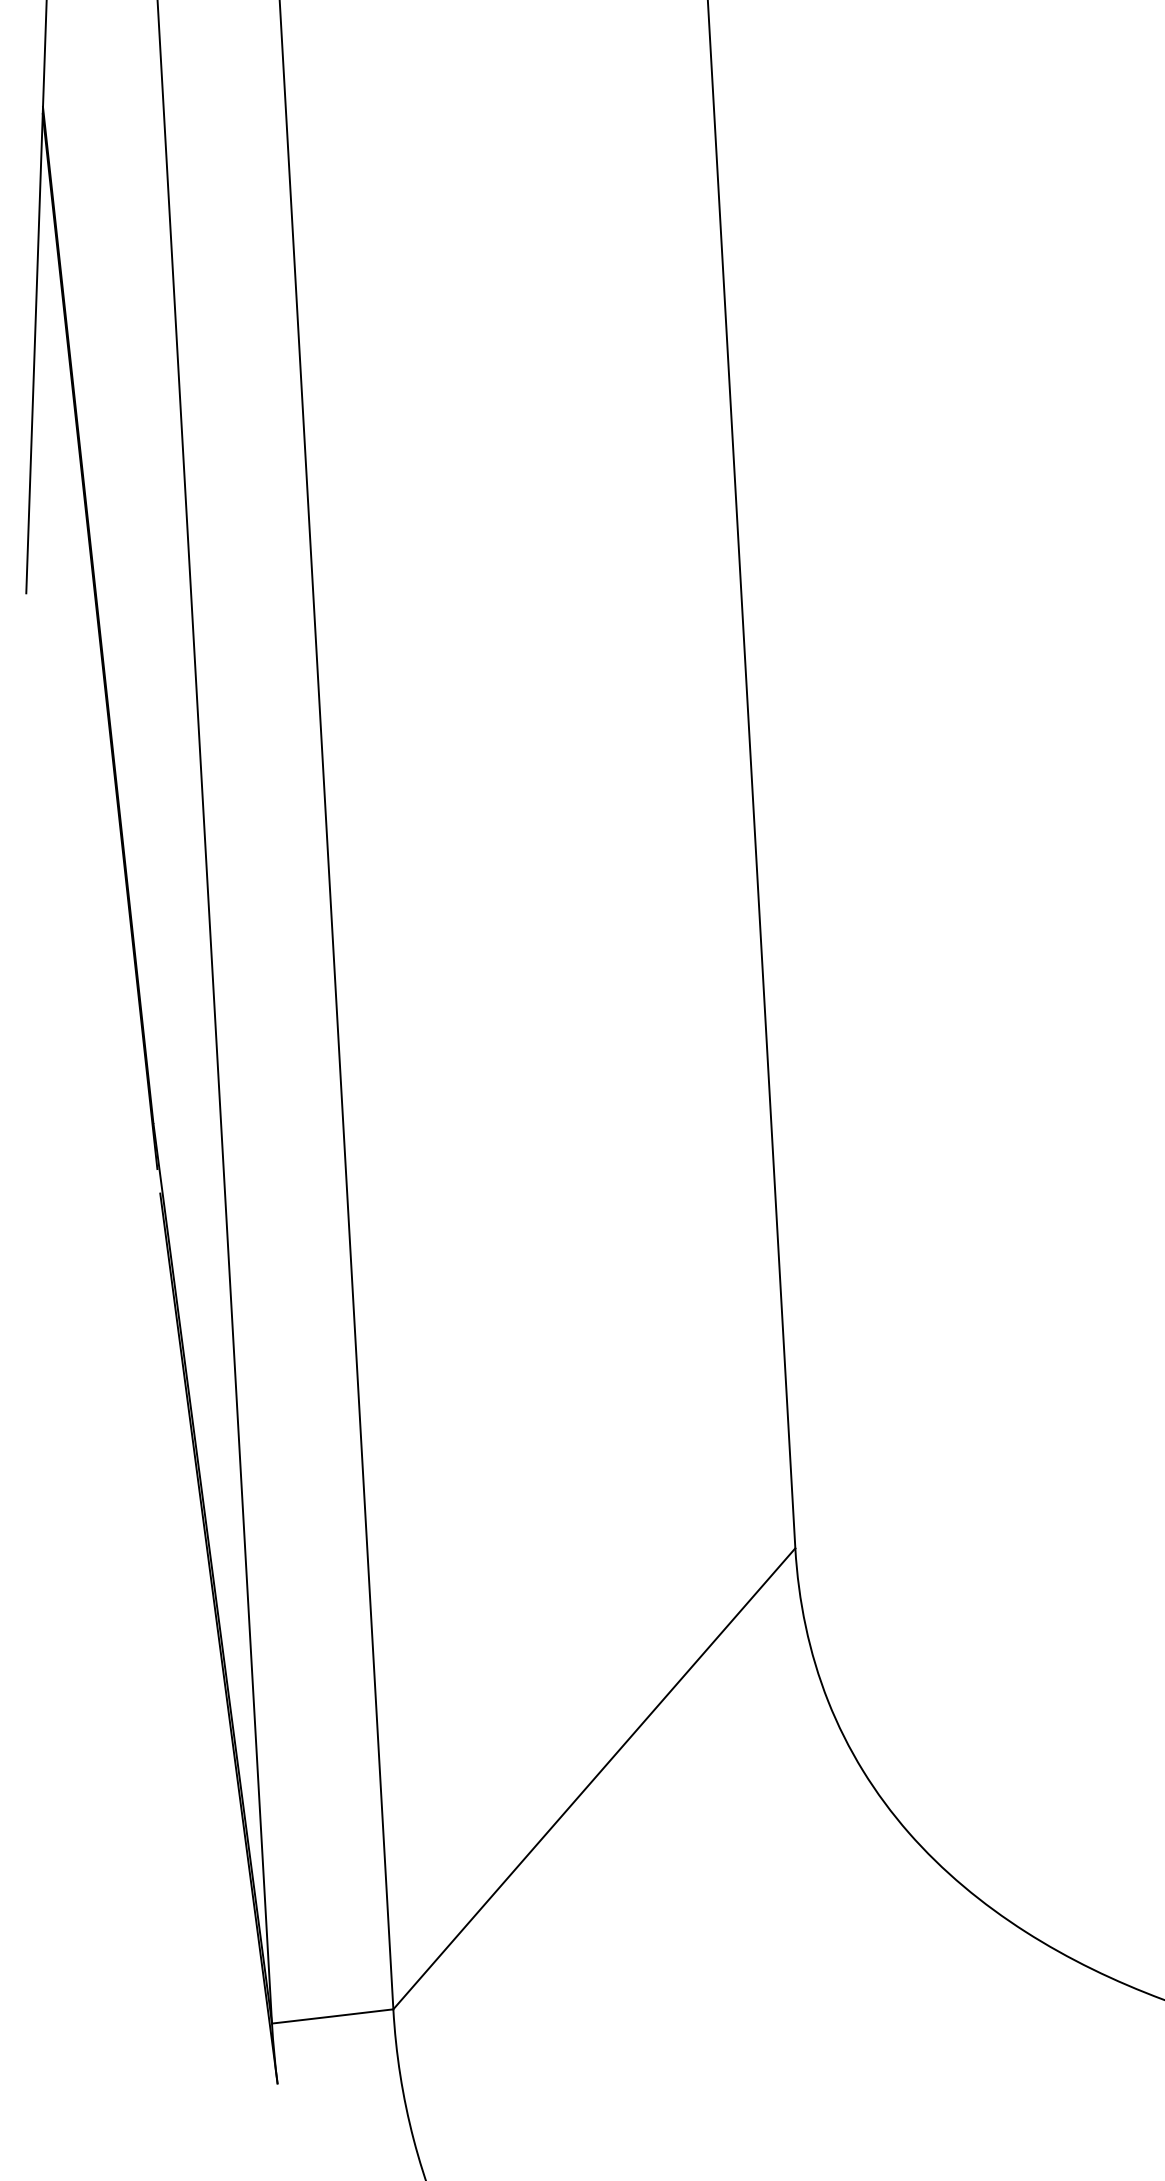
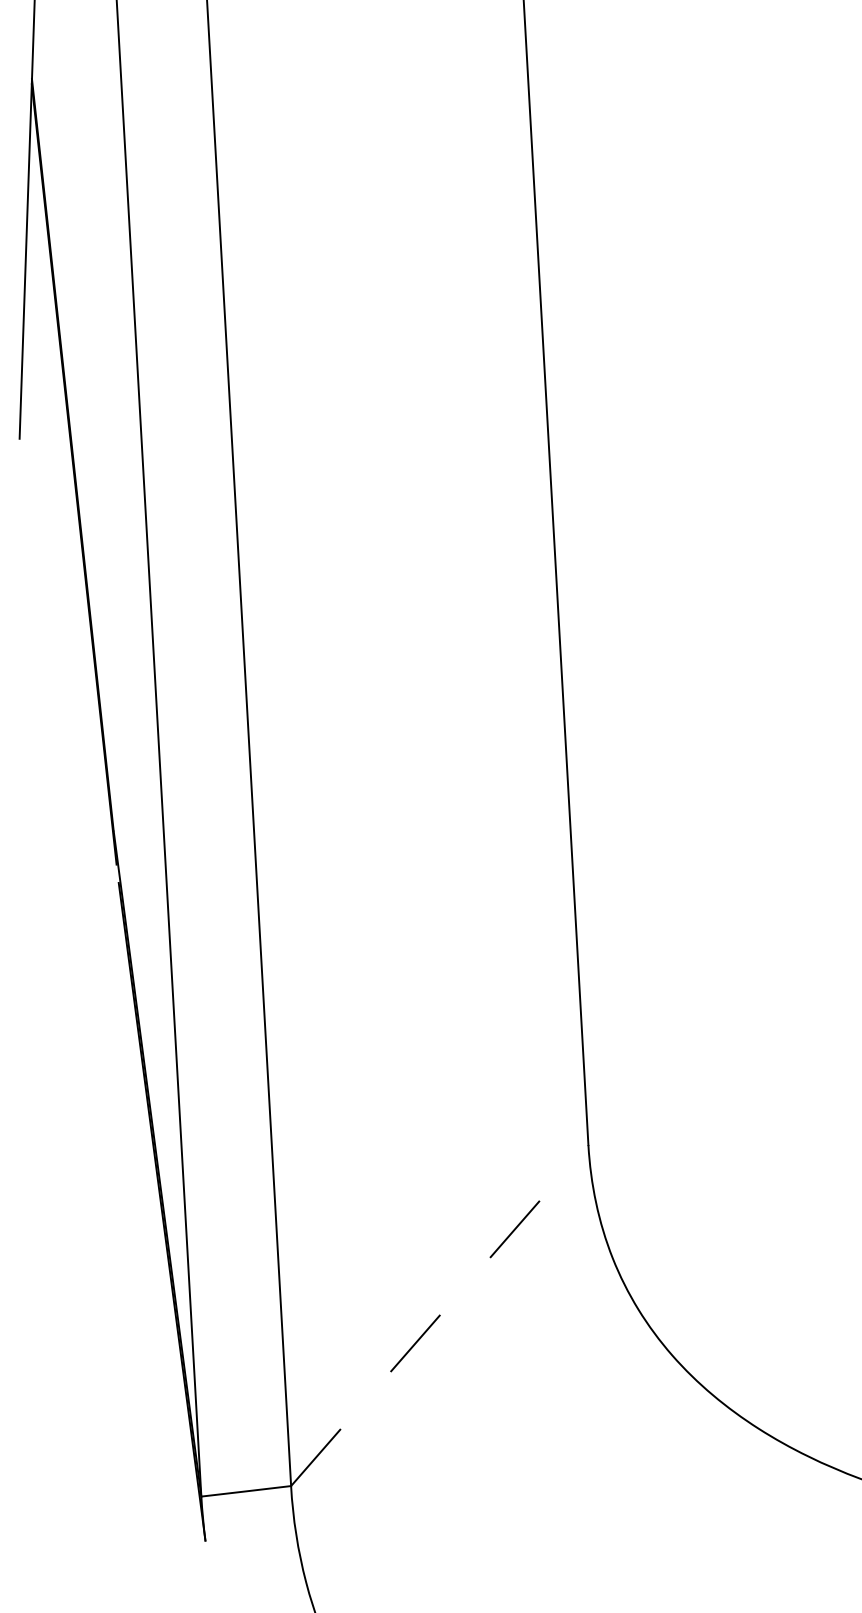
line: (595, 1778) -> (440, 1315), solid -> dashed

